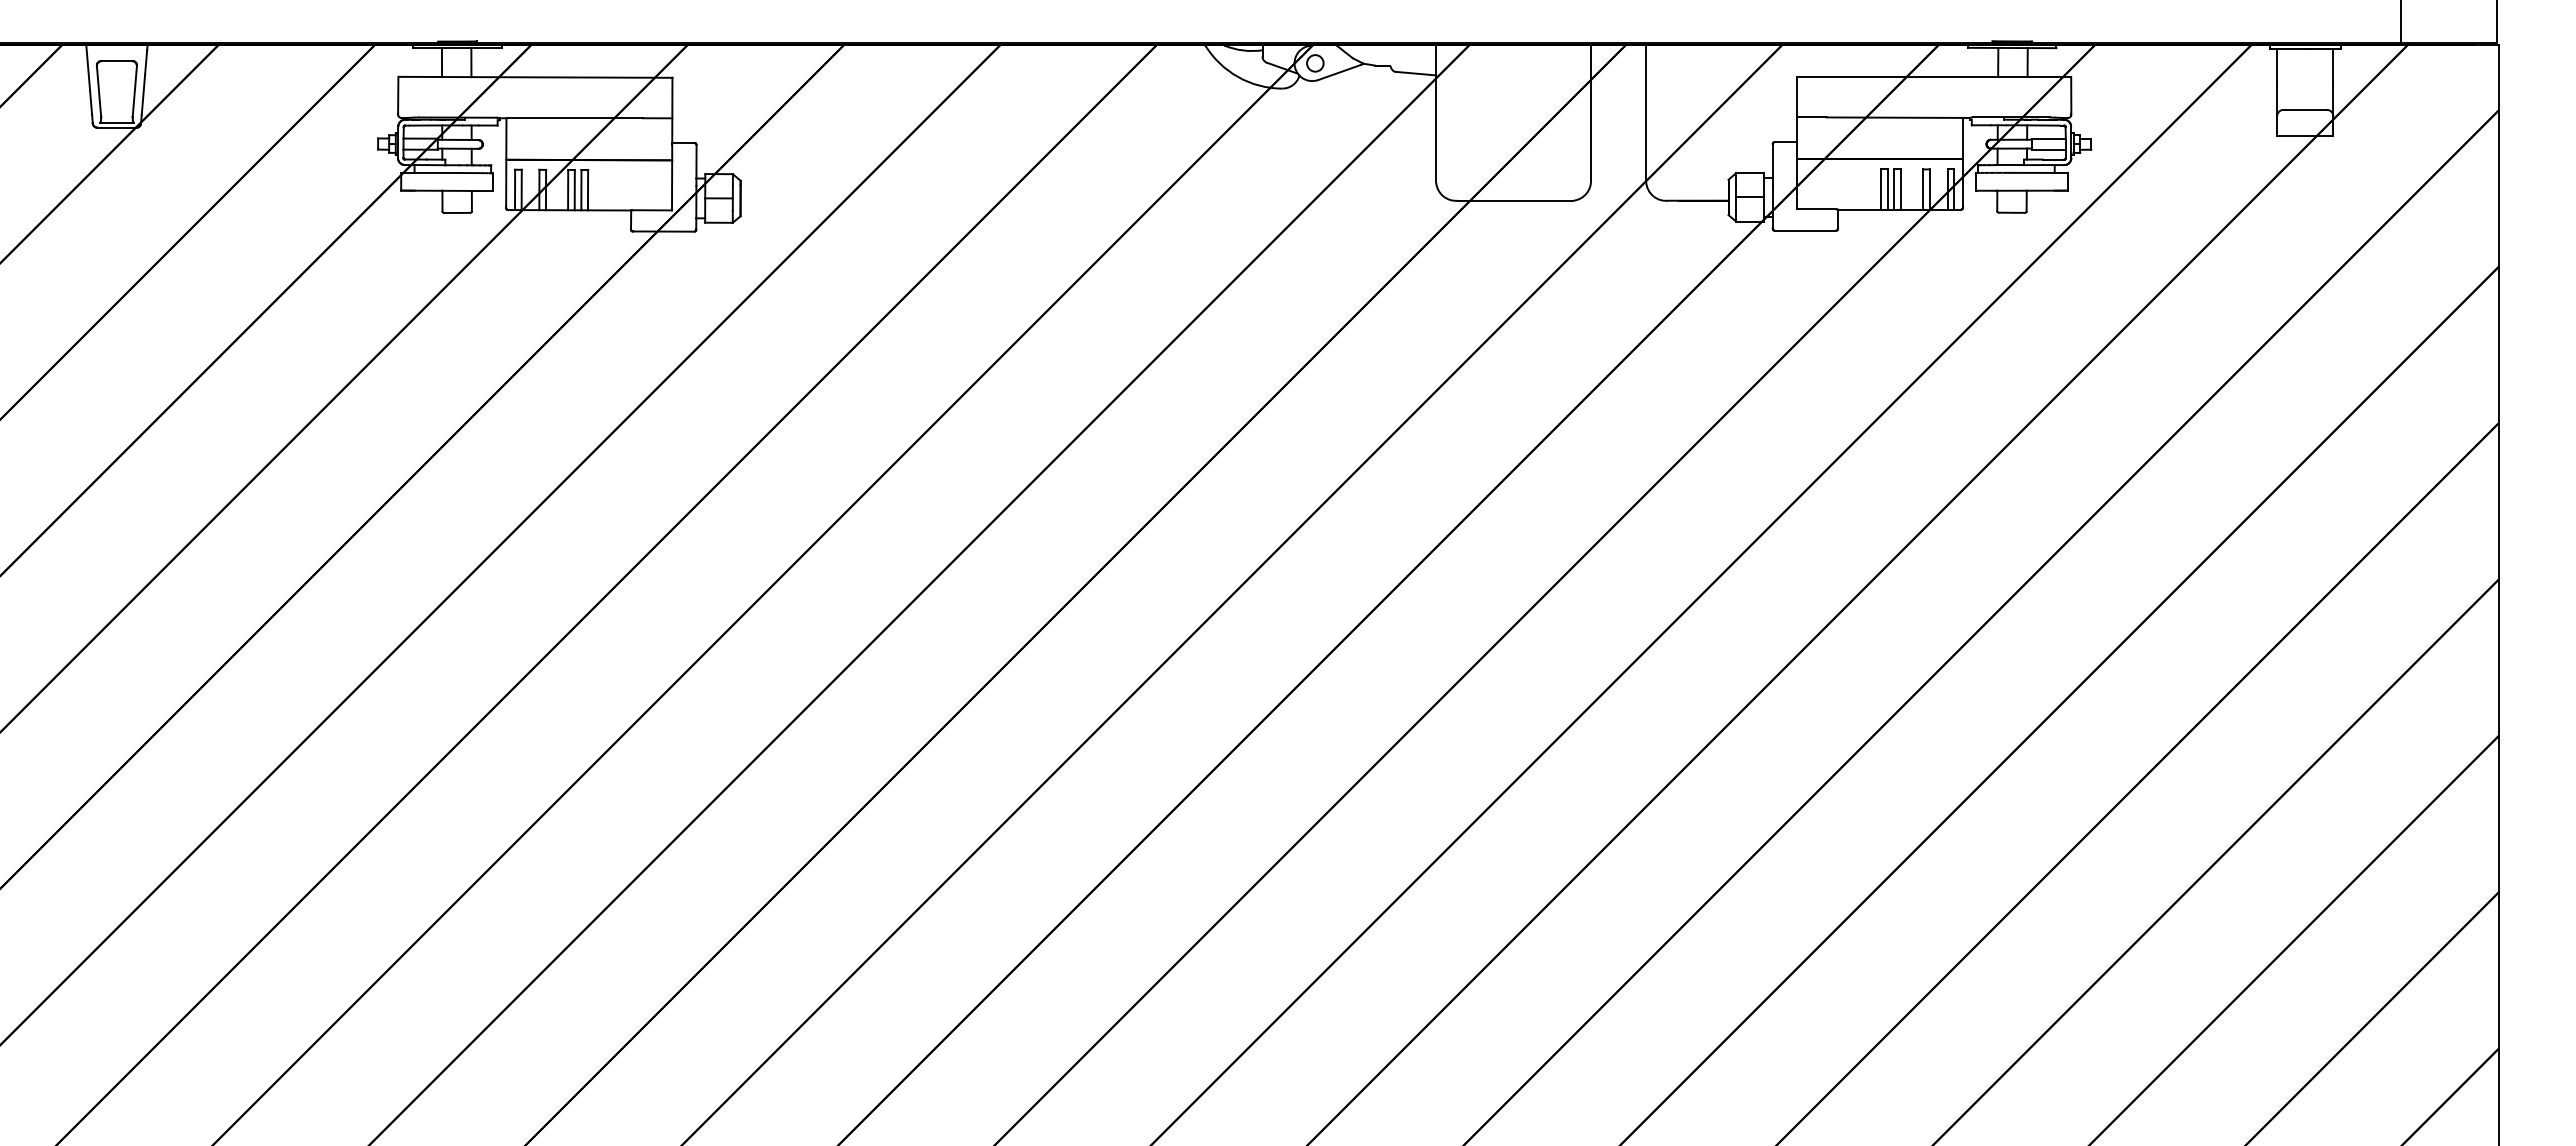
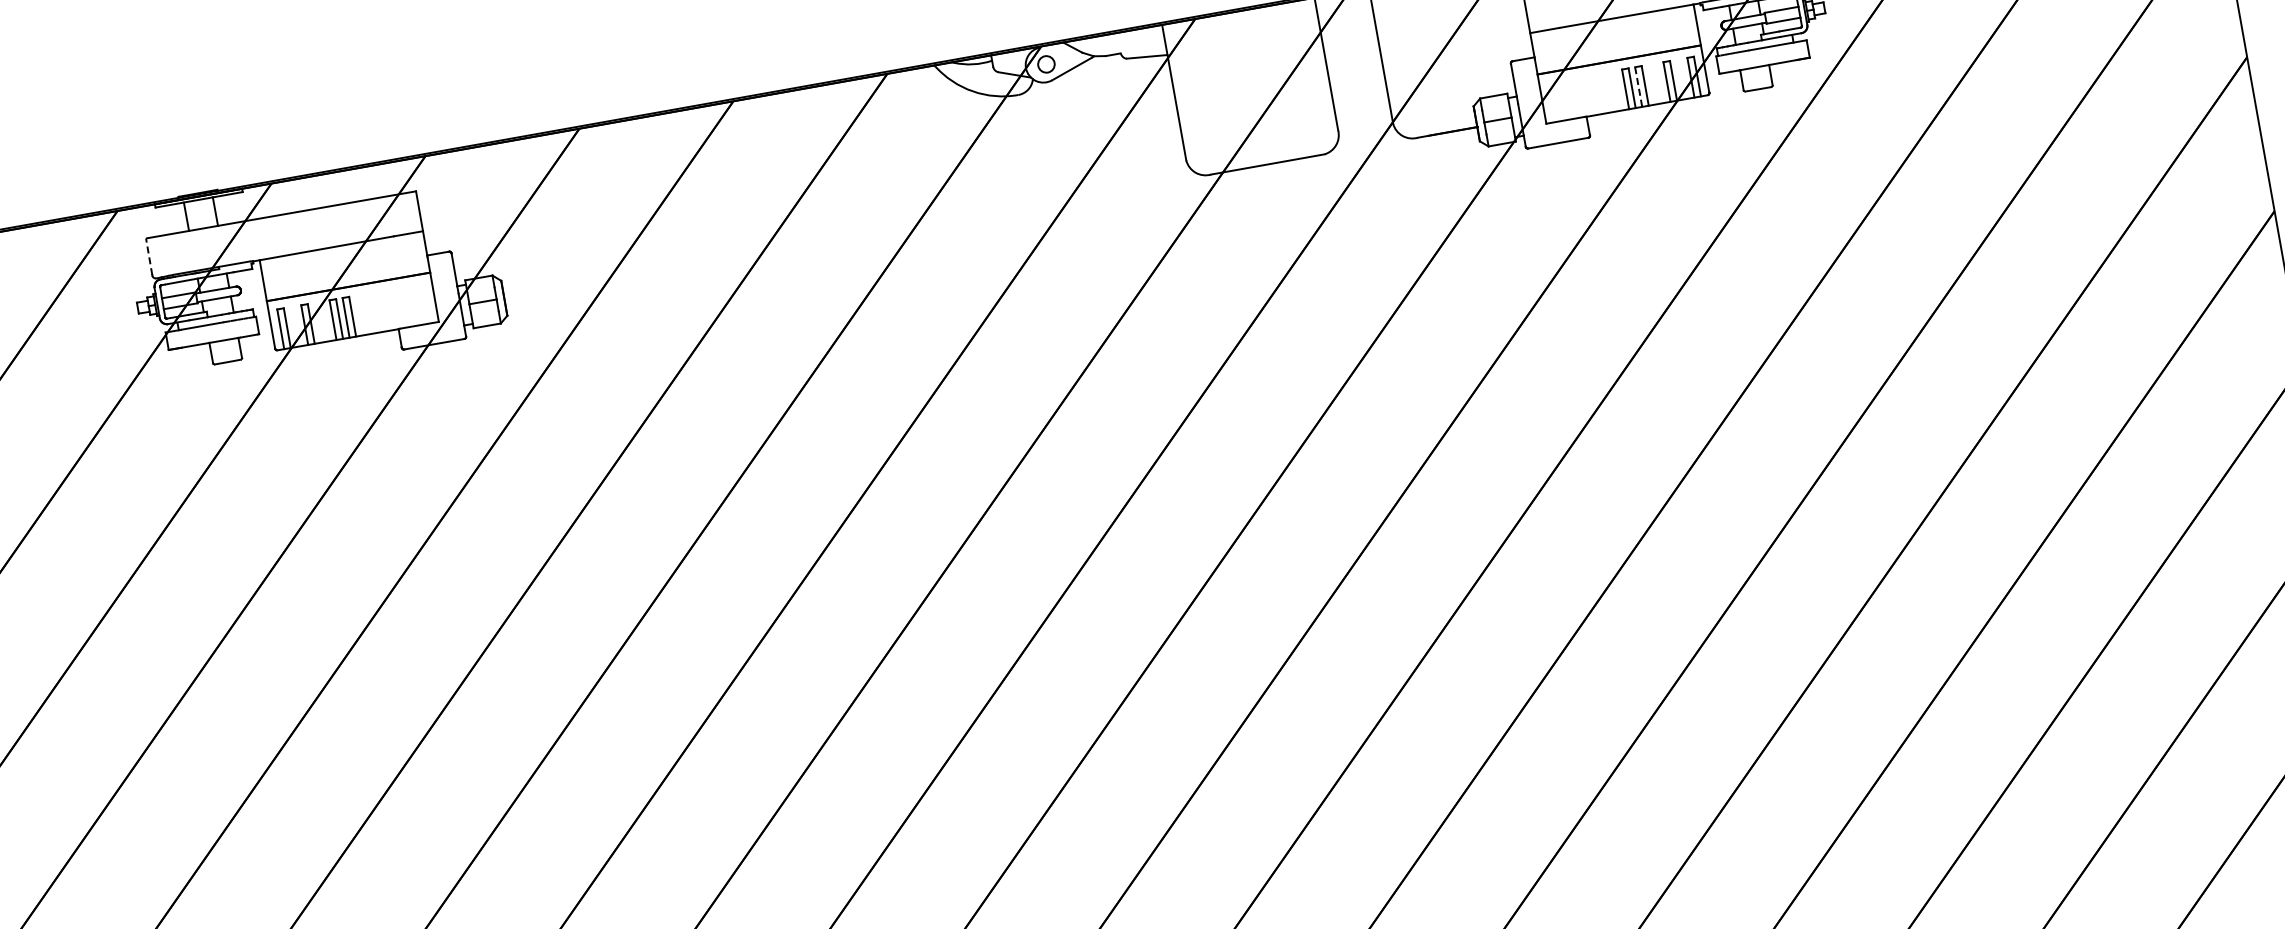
line: (398, 95) -> (149, 256), solid -> dashed
line: (1894, 190) -> (1638, 87), solid -> dashed

